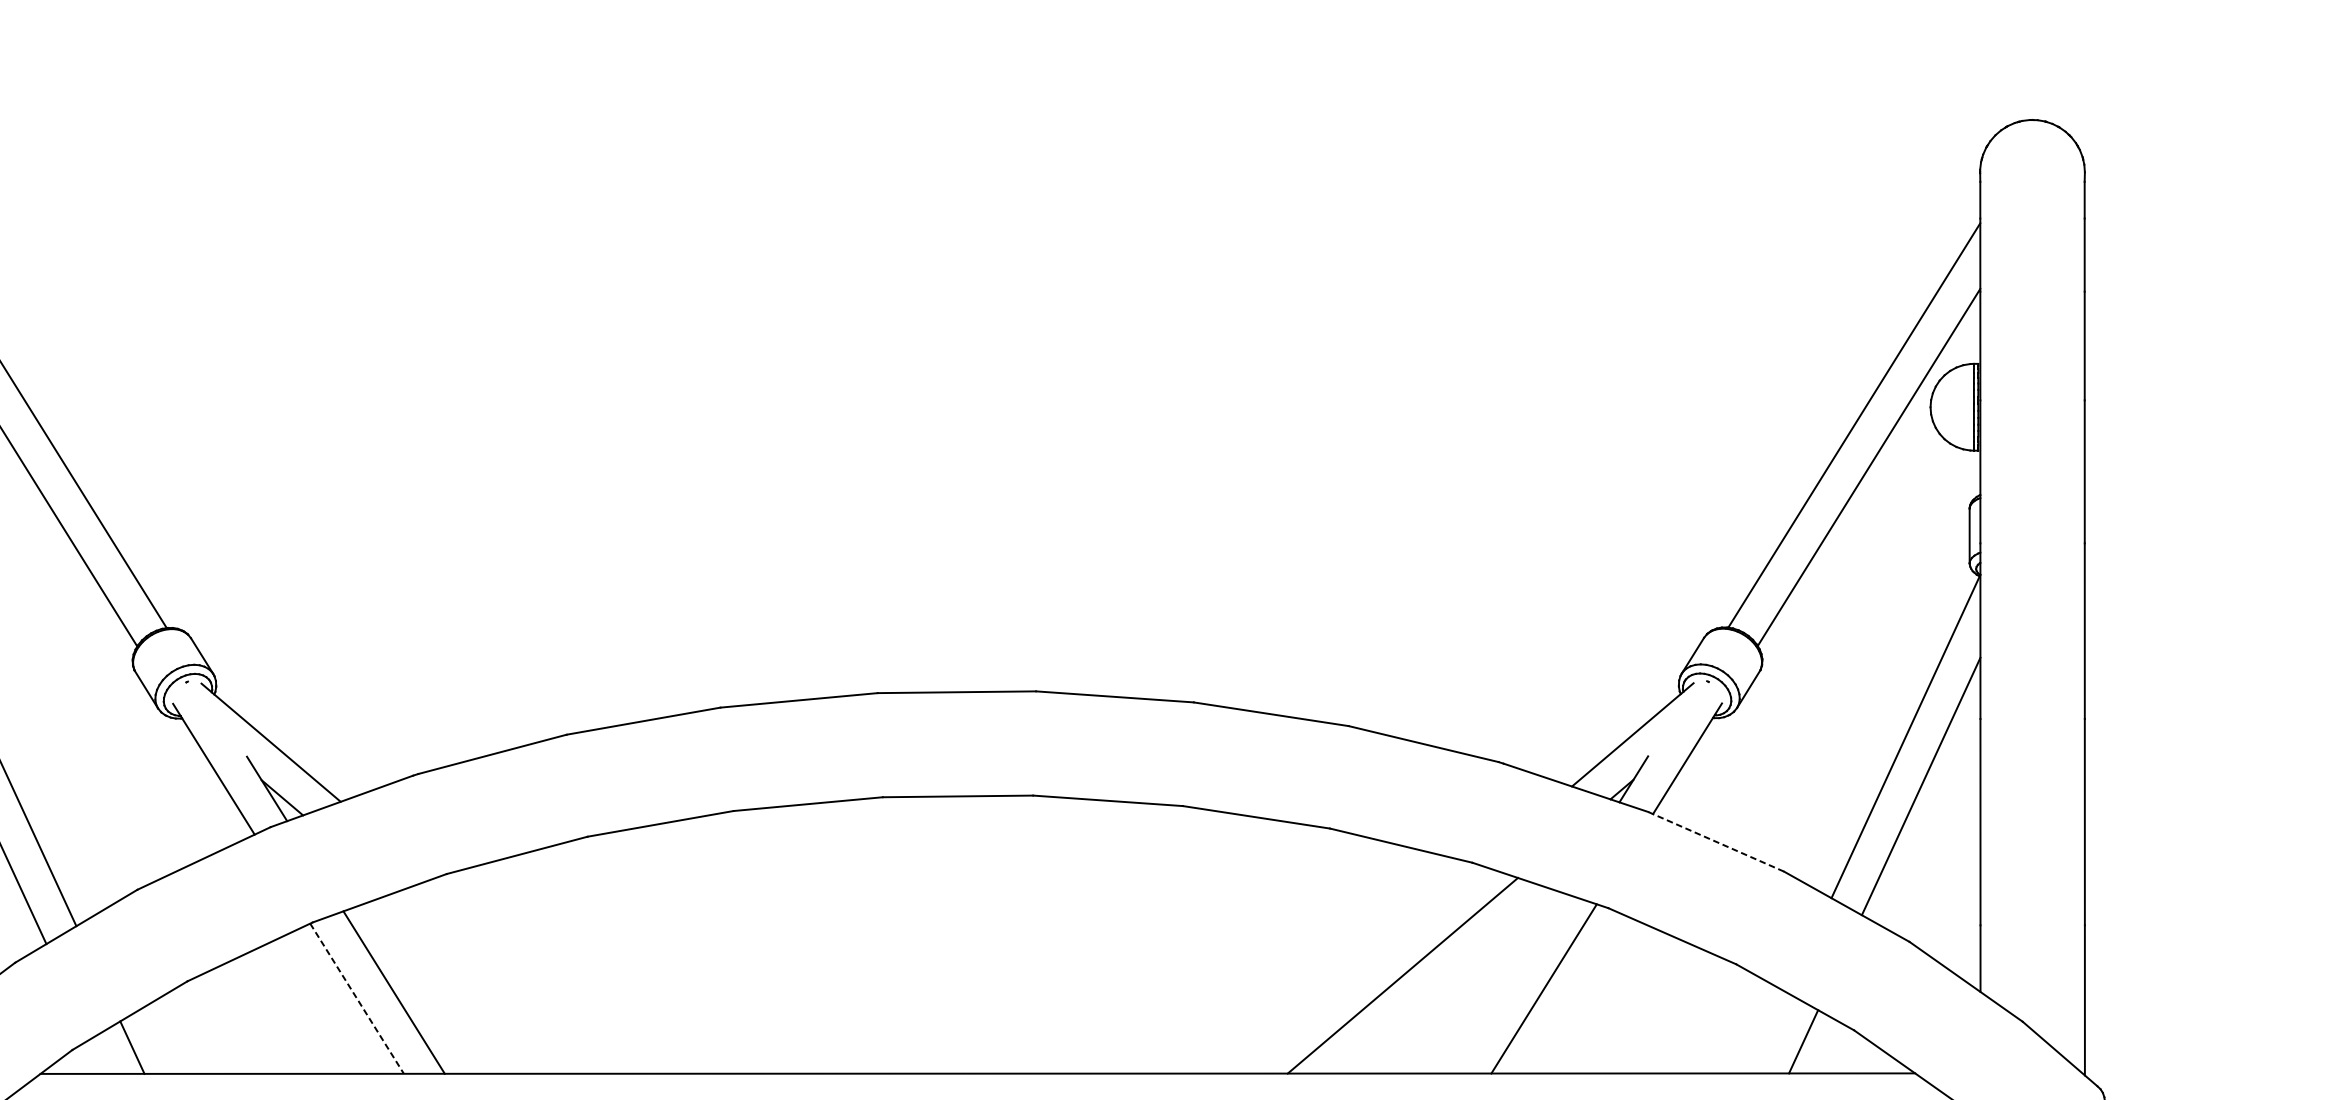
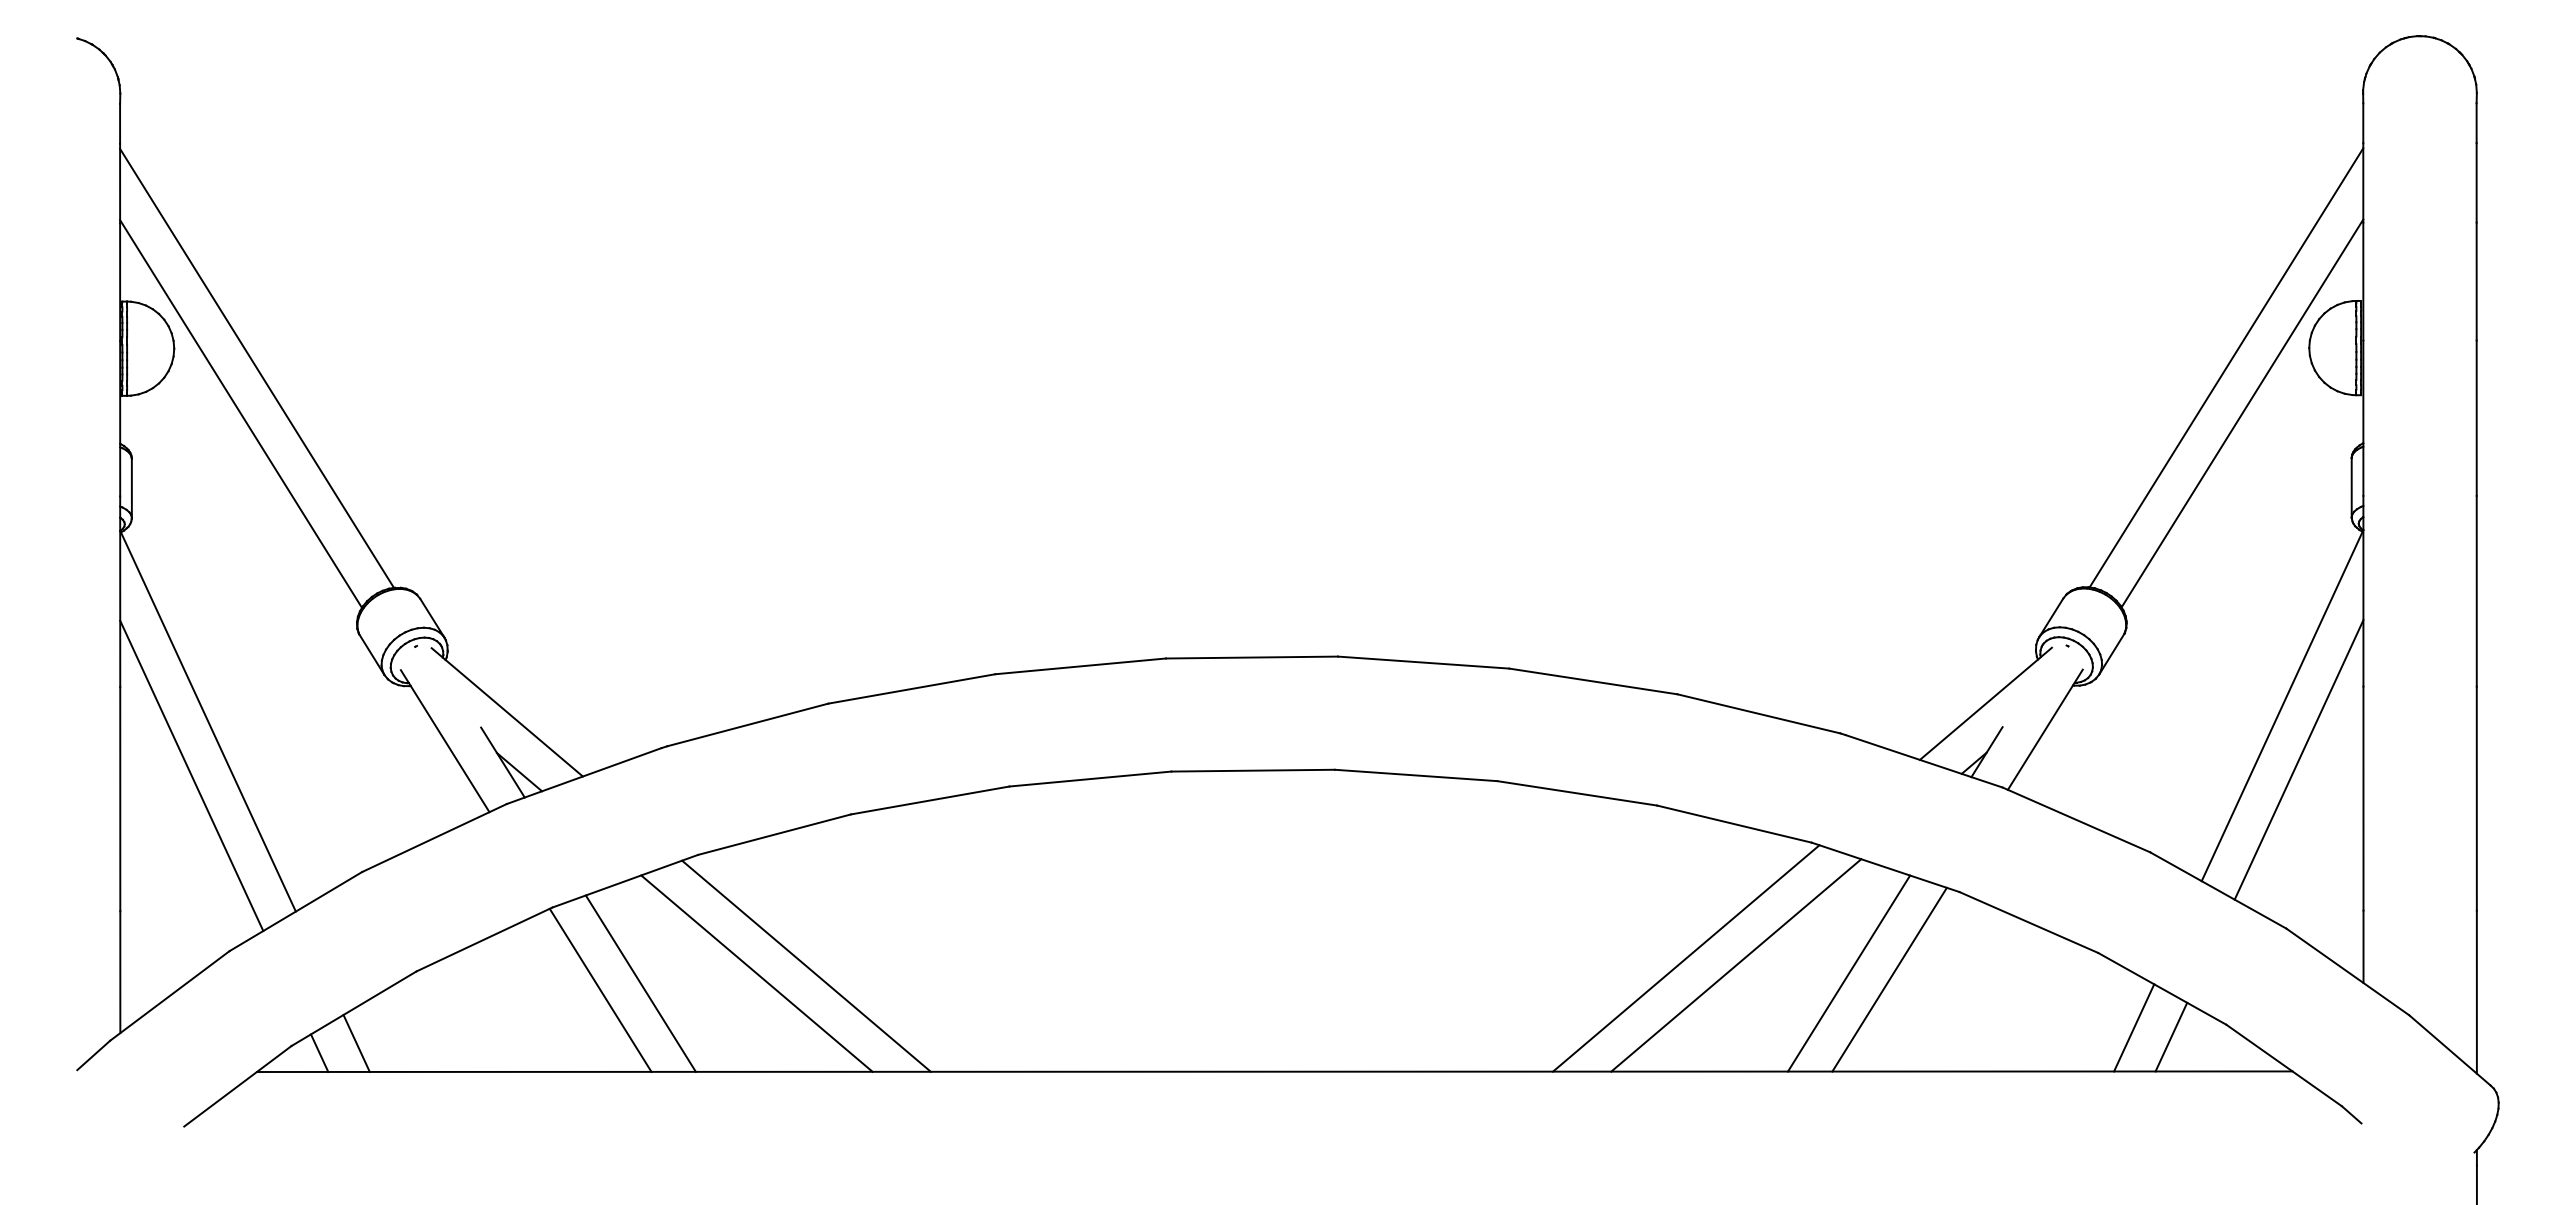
line: (1716, 841) -> (2076, 819), dashed -> solid
line: (1357, 969) -> (1686, 958), added
line: (546, 975) -> (806, 965), added
line: (500, 983) -> (756, 973), added
line: (1506, 983) -> (1848, 973), added
line: (356, 998) -> (600, 990), dashed -> solid
line: (1769, 1032) -> (2134, 1027), added
line: (98, 1055) -> (319, 1052), added

